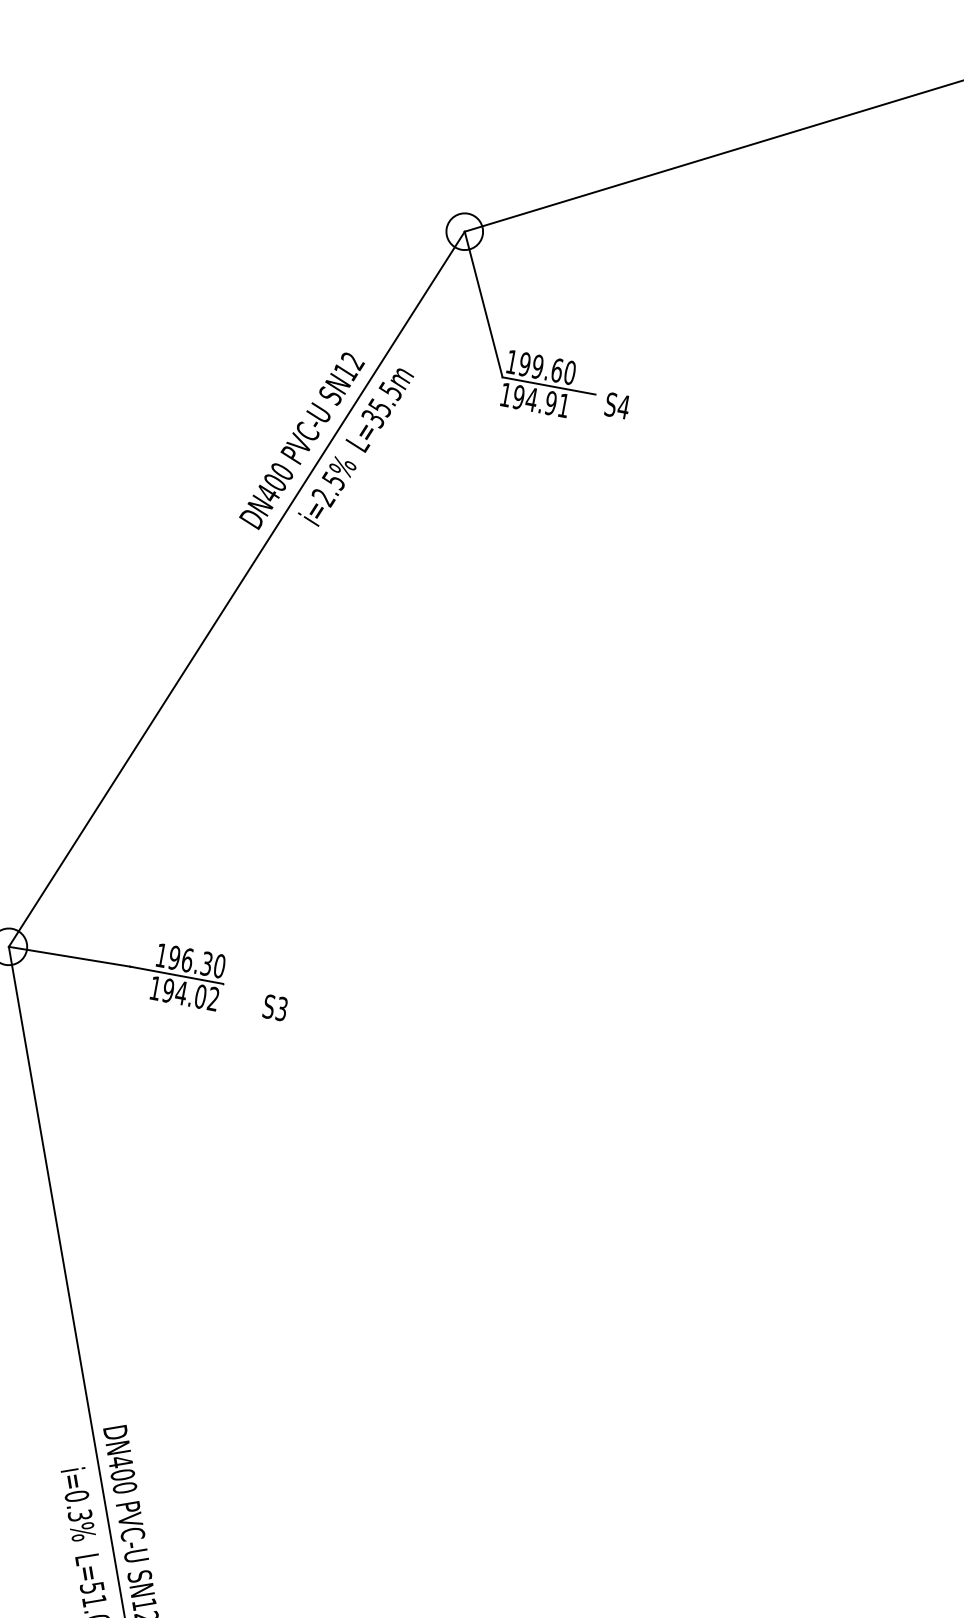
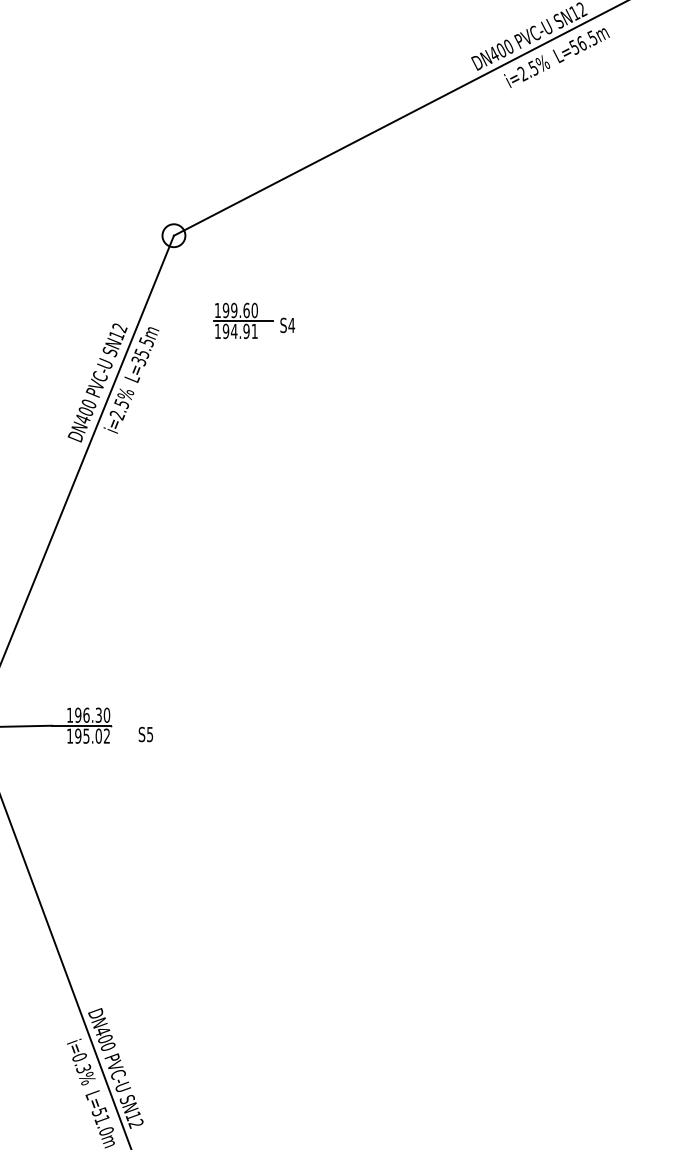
line: (483, 303) -> (193, 277), removed
text: (181, 992) -> (86, 735), 194.02 -> 195.02
text: (282, 1007) -> (150, 733), S3 -> S5

